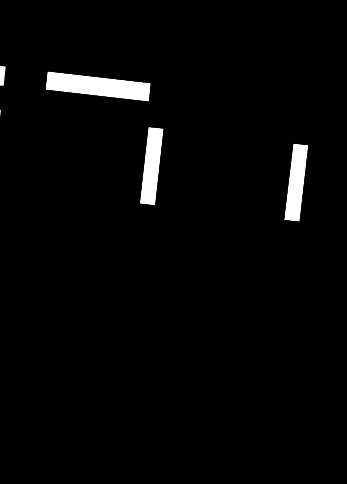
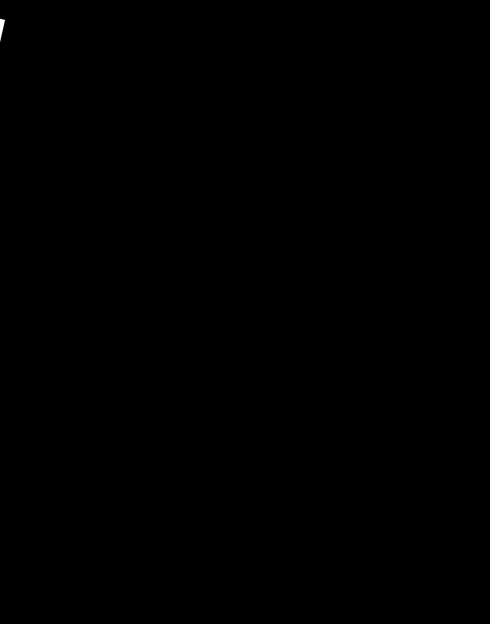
fill: (97, 86) -> (131, 63), added
fill: (151, 165) -> (195, 184), added
fill: (295, 182) -> (397, 231), added

